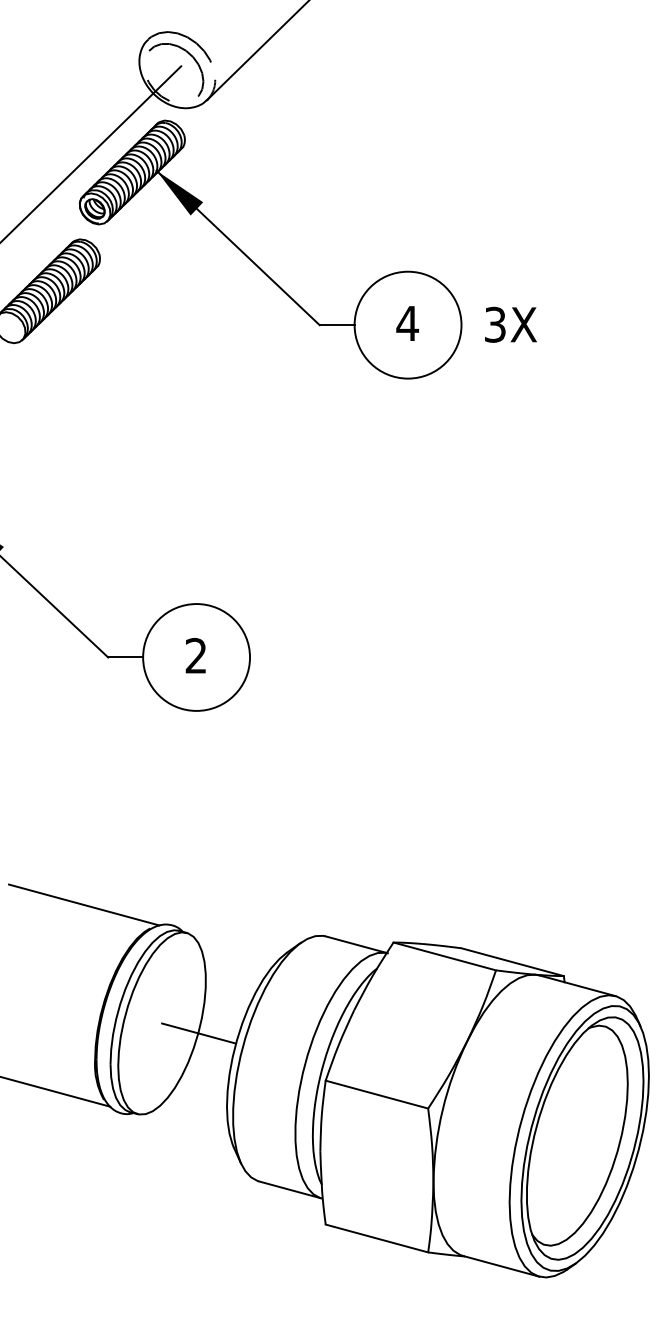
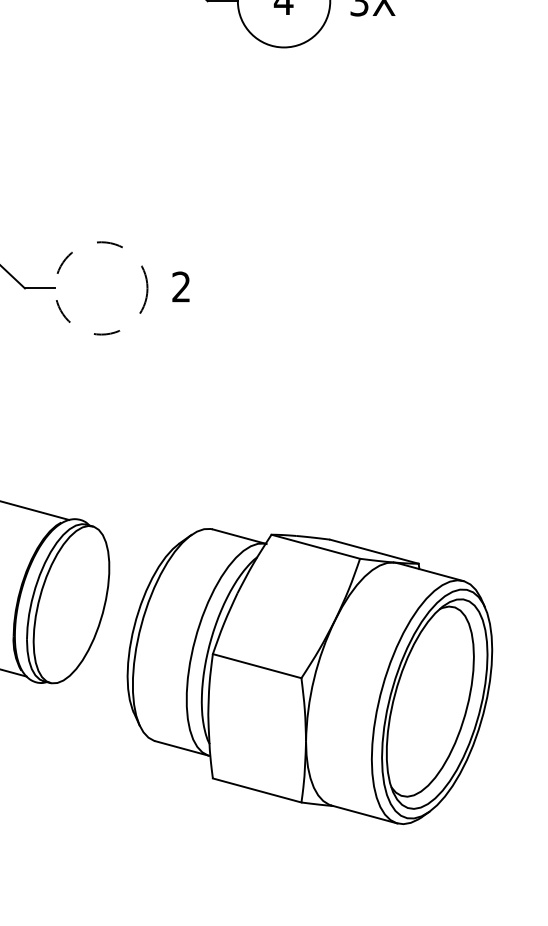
text: (195, 655) -> (180, 286), moved
circle: (196, 657) -> (101, 288), solid -> dashed
line: (199, 1033) -> (103, 613), removed

